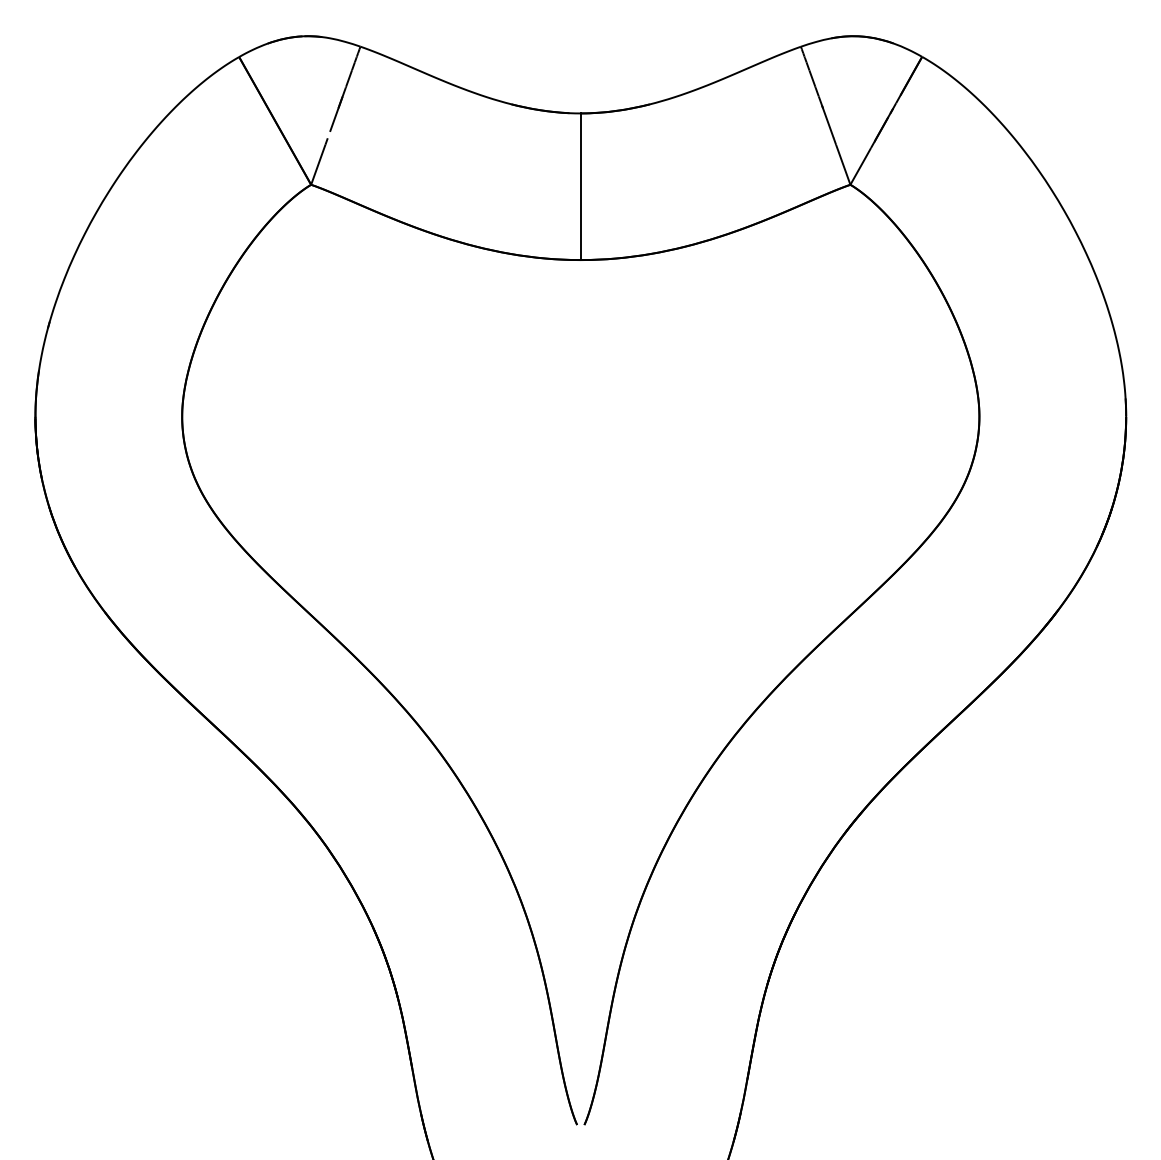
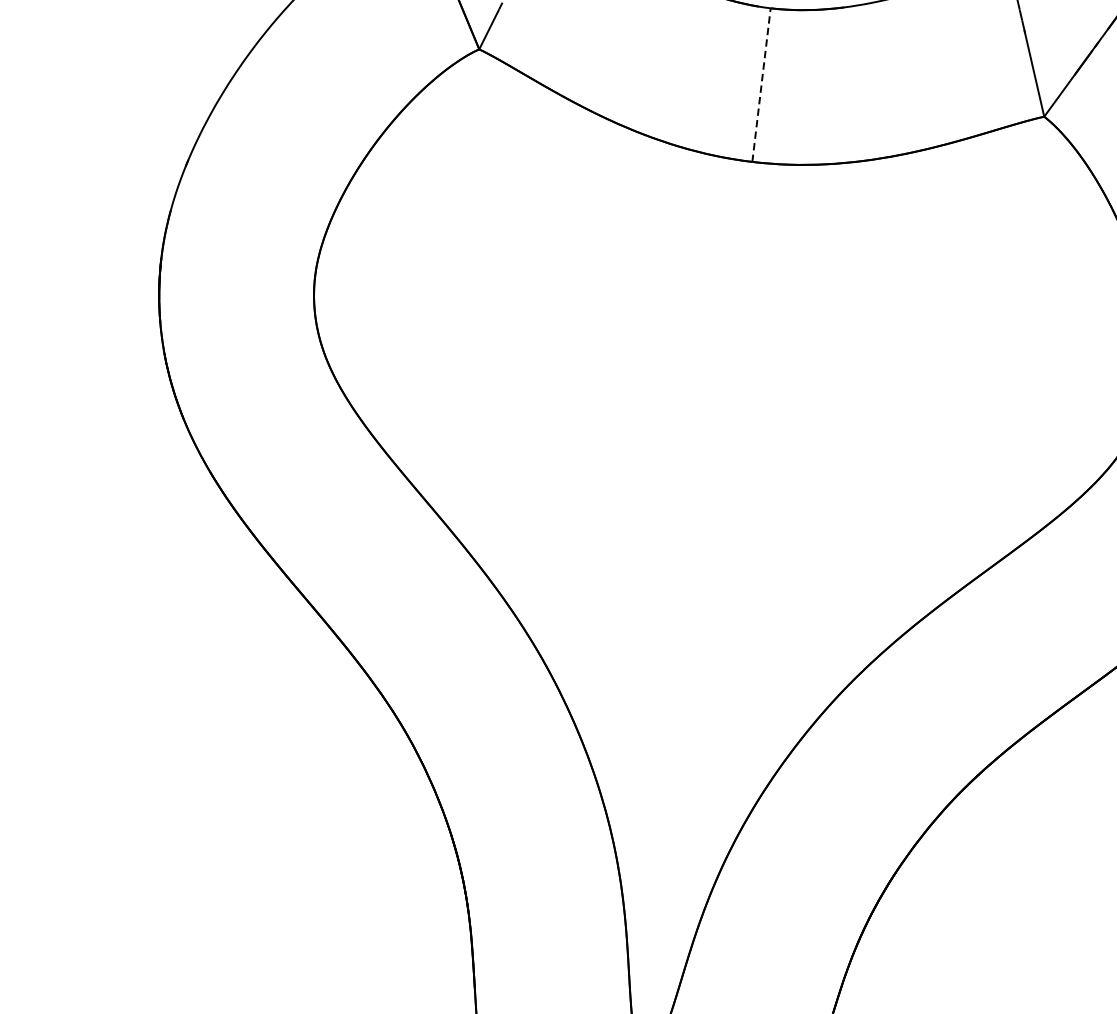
line: (580, 186) -> (761, 84), solid -> dashed

